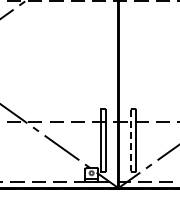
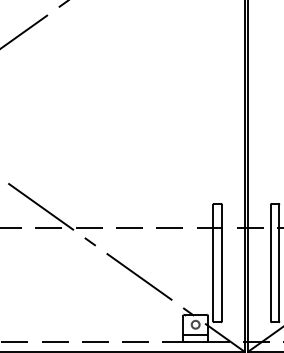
line: (131, 140) -> (271, 262), dashed -> solid

